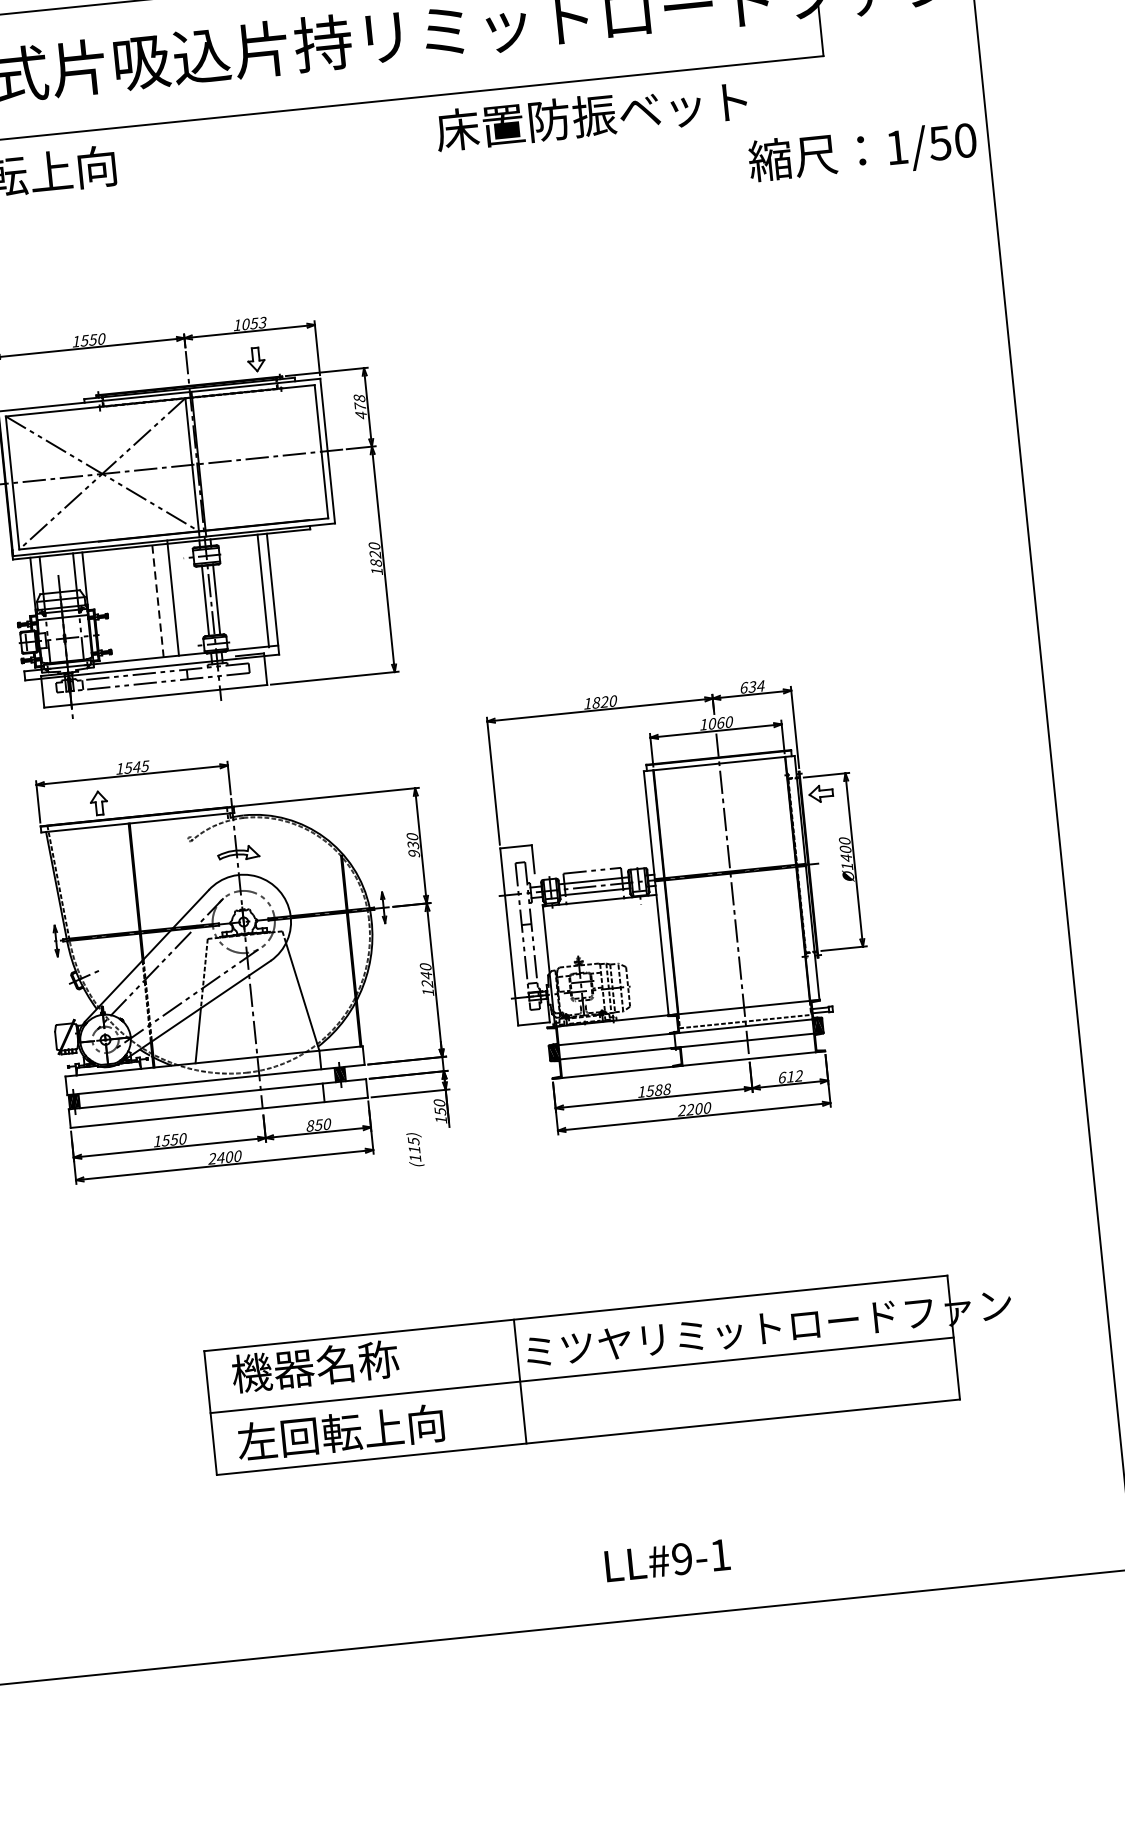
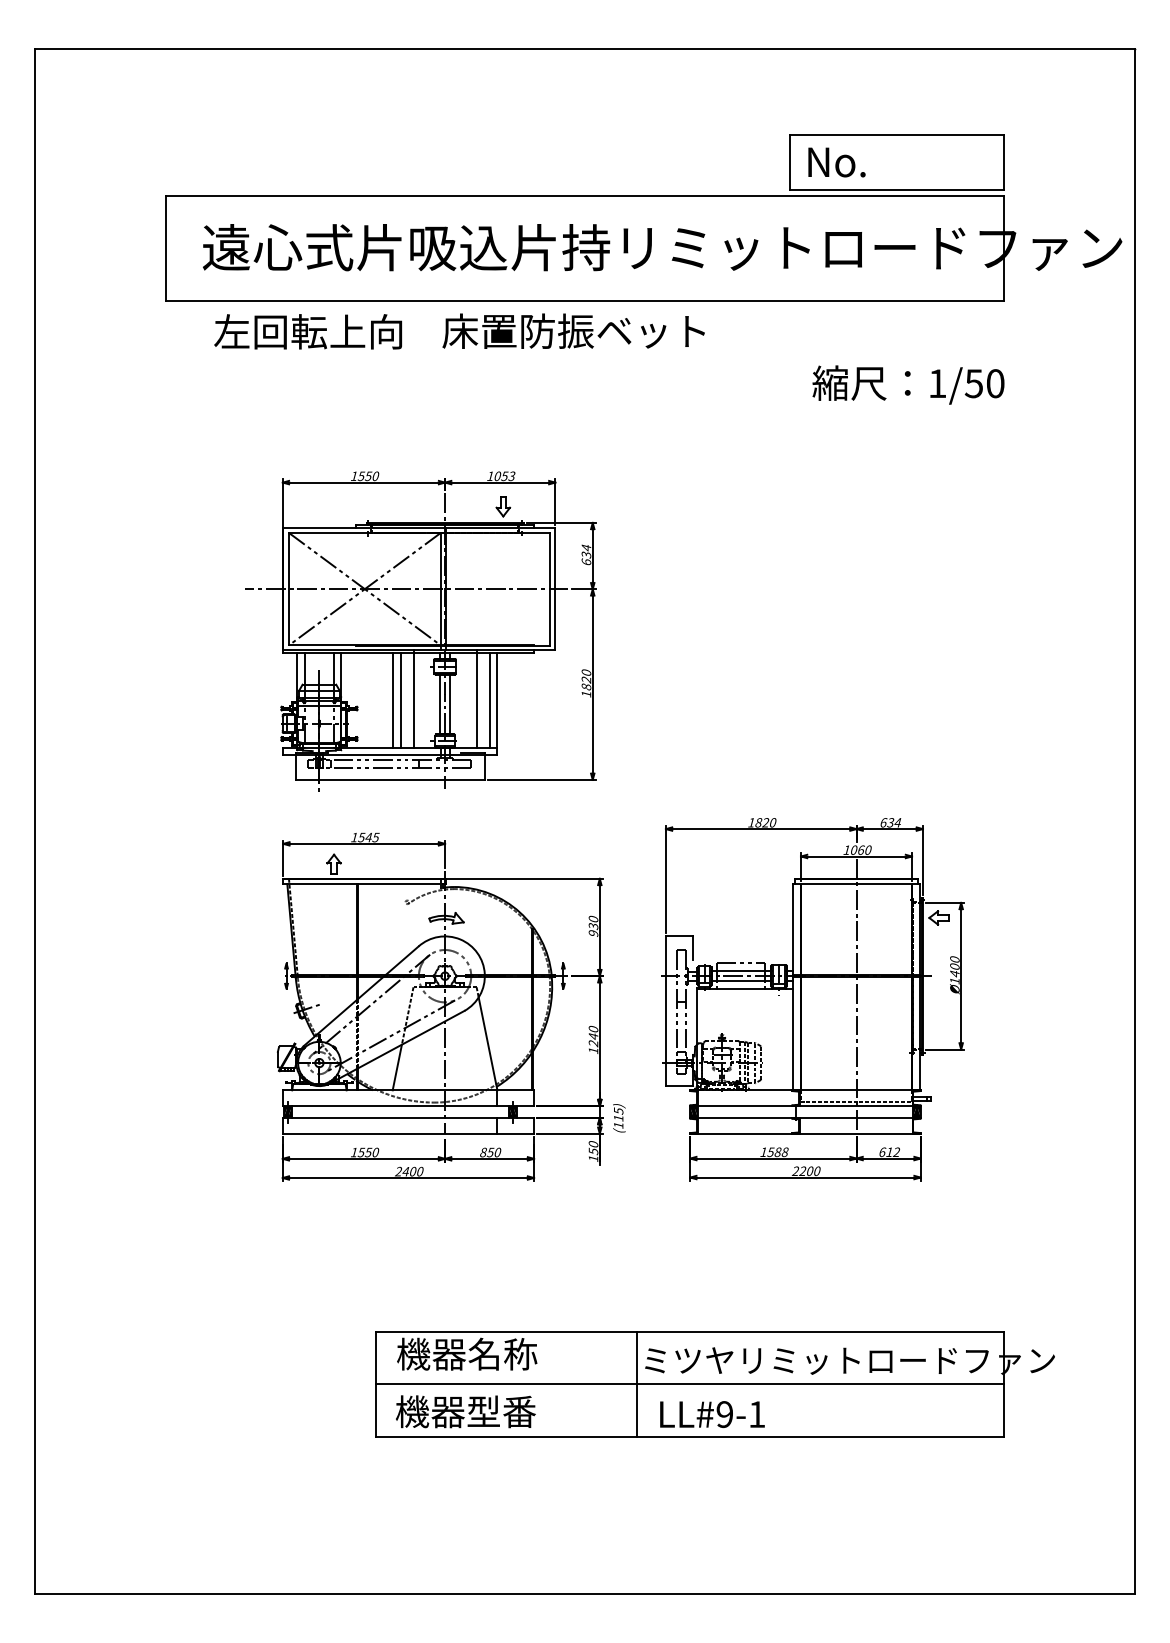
text: (591, 115) -> (573, 330), moved
text: (862, 152) -> (908, 384), moved
text: (360, 406) -> (586, 554), 478 -> 634
line: (247, 589) -> (476, 698), added
line: (157, 601) -> (400, 700), dashed -> solid
line: (148, 602) -> (392, 700), added
text: (415, 1149) -> (619, 1118), moved
text: (340, 1432) -> (482, 1411), 左回転上向 -> 機器型番
text: (667, 1560) -> (712, 1414), moved

